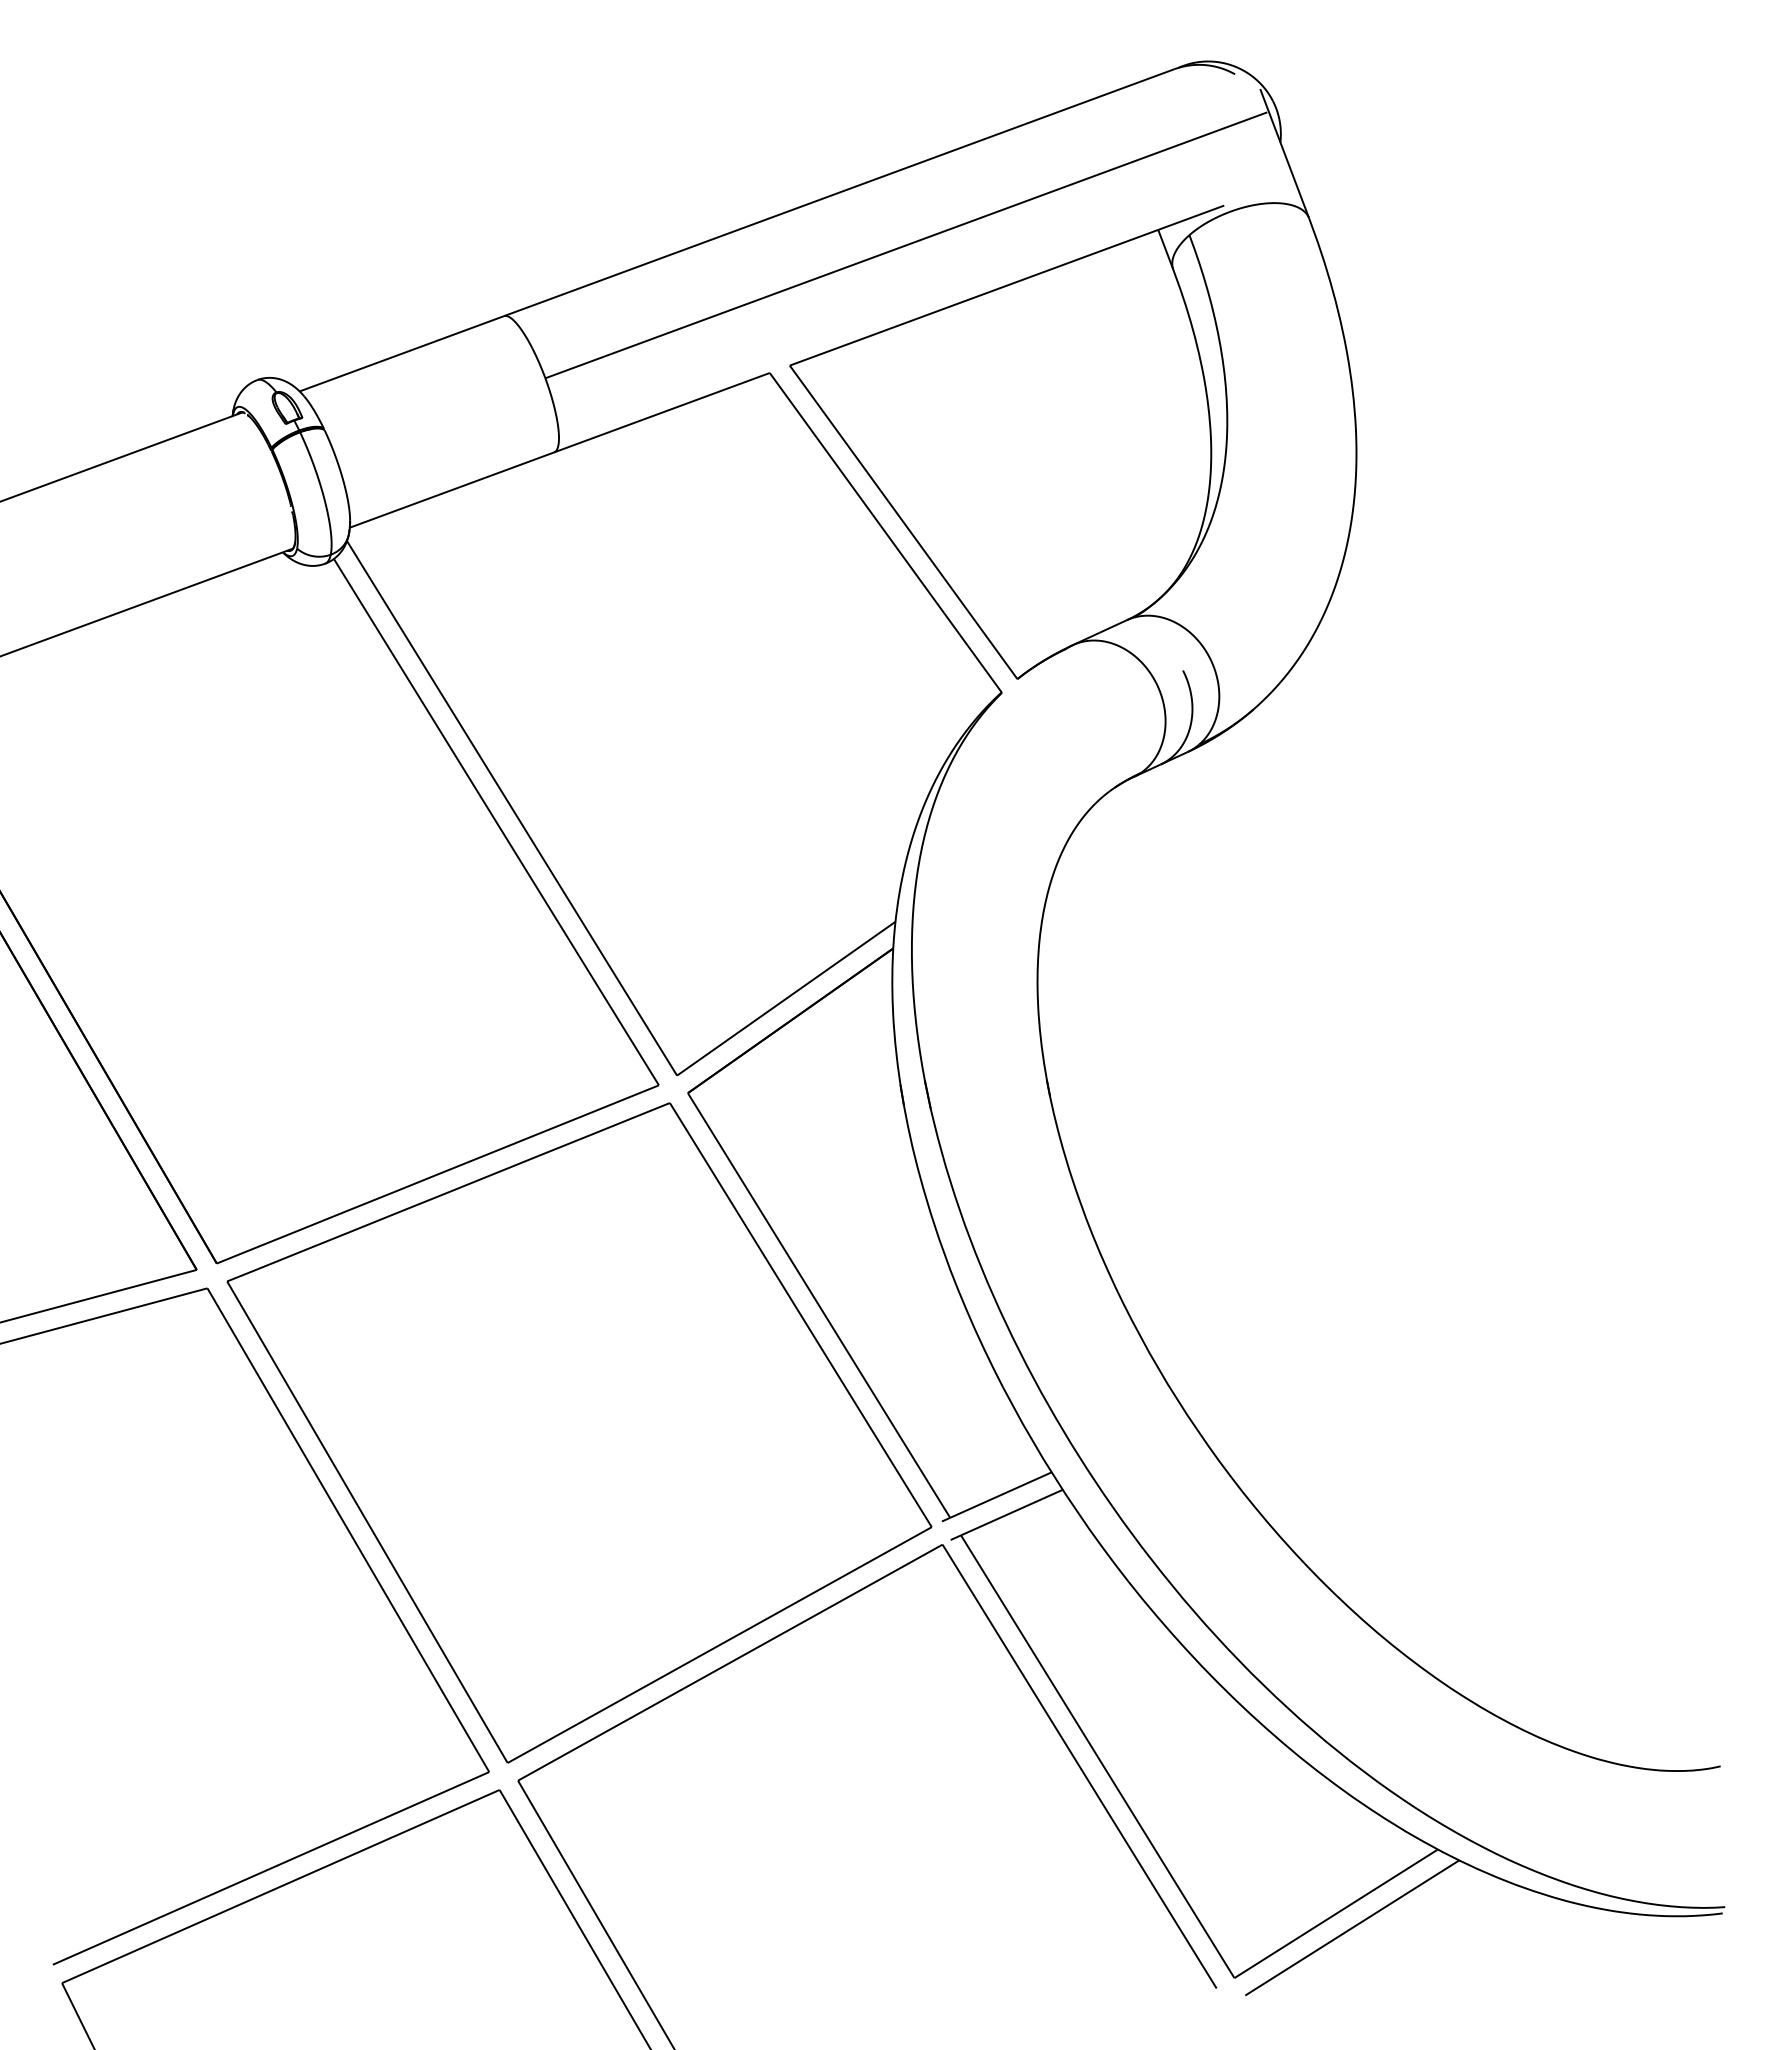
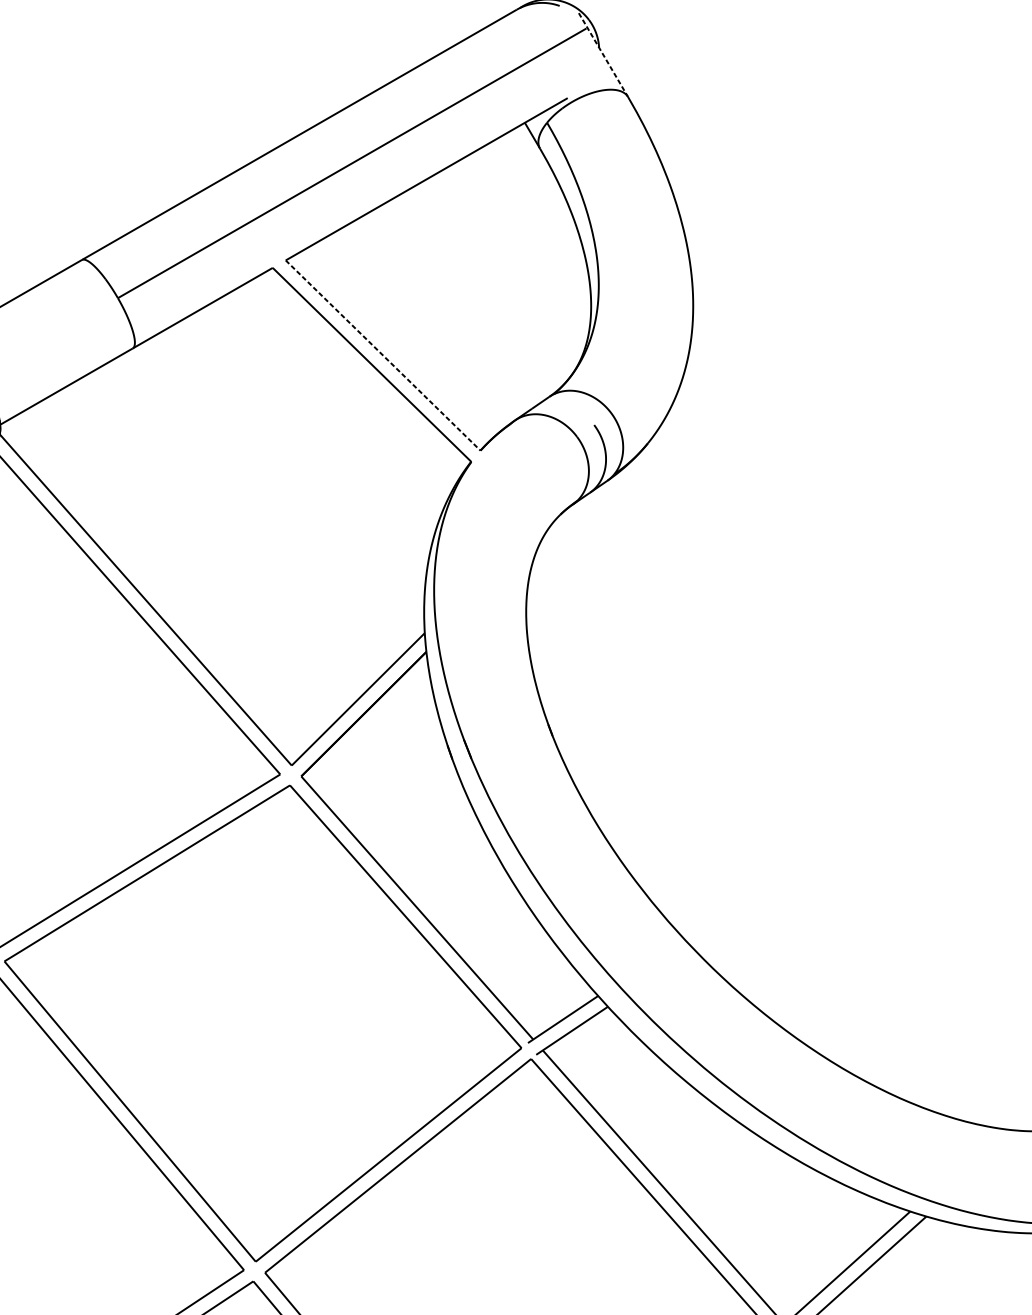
line: (1284, 154) -> (603, 55), solid -> dashed
line: (903, 522) -> (383, 355), solid -> dashed

